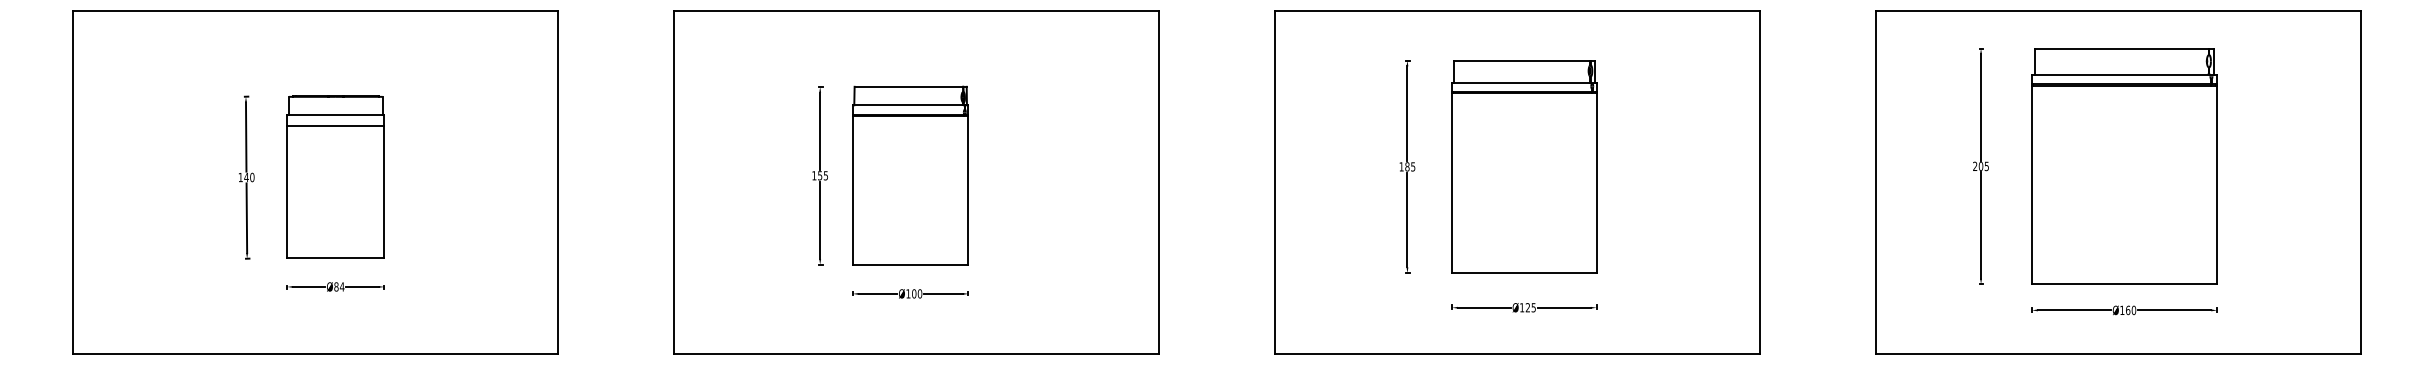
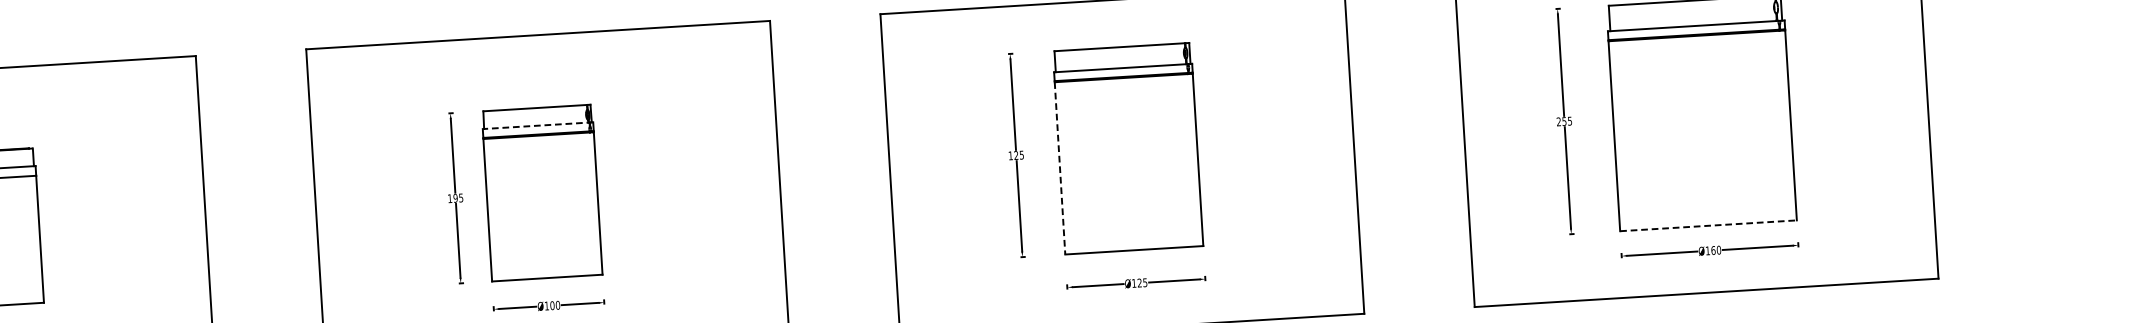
line: (910, 105) -> (537, 125), solid -> dashed
text: (1980, 165) -> (1563, 120), 205 -> 255
text: (1407, 166) -> (1016, 155), 185 -> 125
text: (820, 175) -> (455, 198), 155 -> 195
line: (1452, 183) -> (1060, 168), solid -> dashed
line: (2125, 284) -> (1709, 225), solid -> dashed

